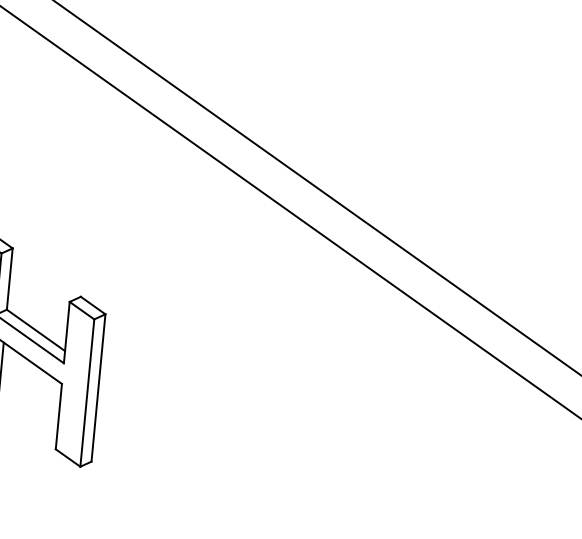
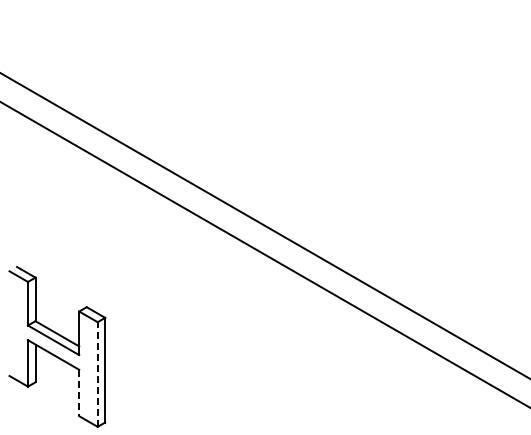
line: (87, 393) -> (97, 374), solid -> dashed
line: (59, 417) -> (79, 393), solid -> dashed

